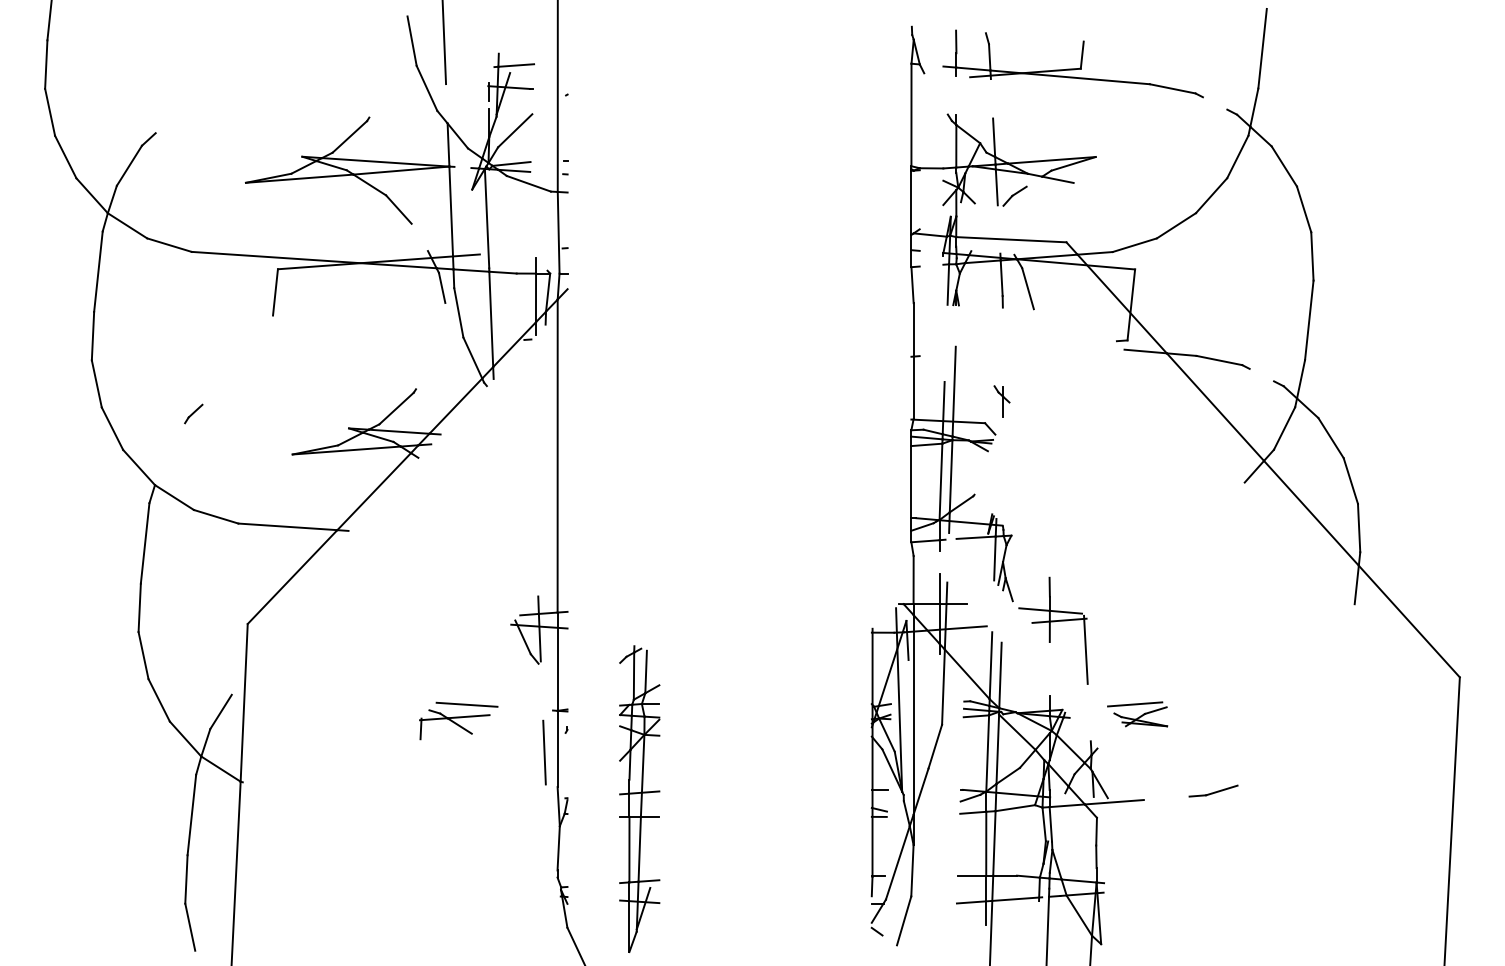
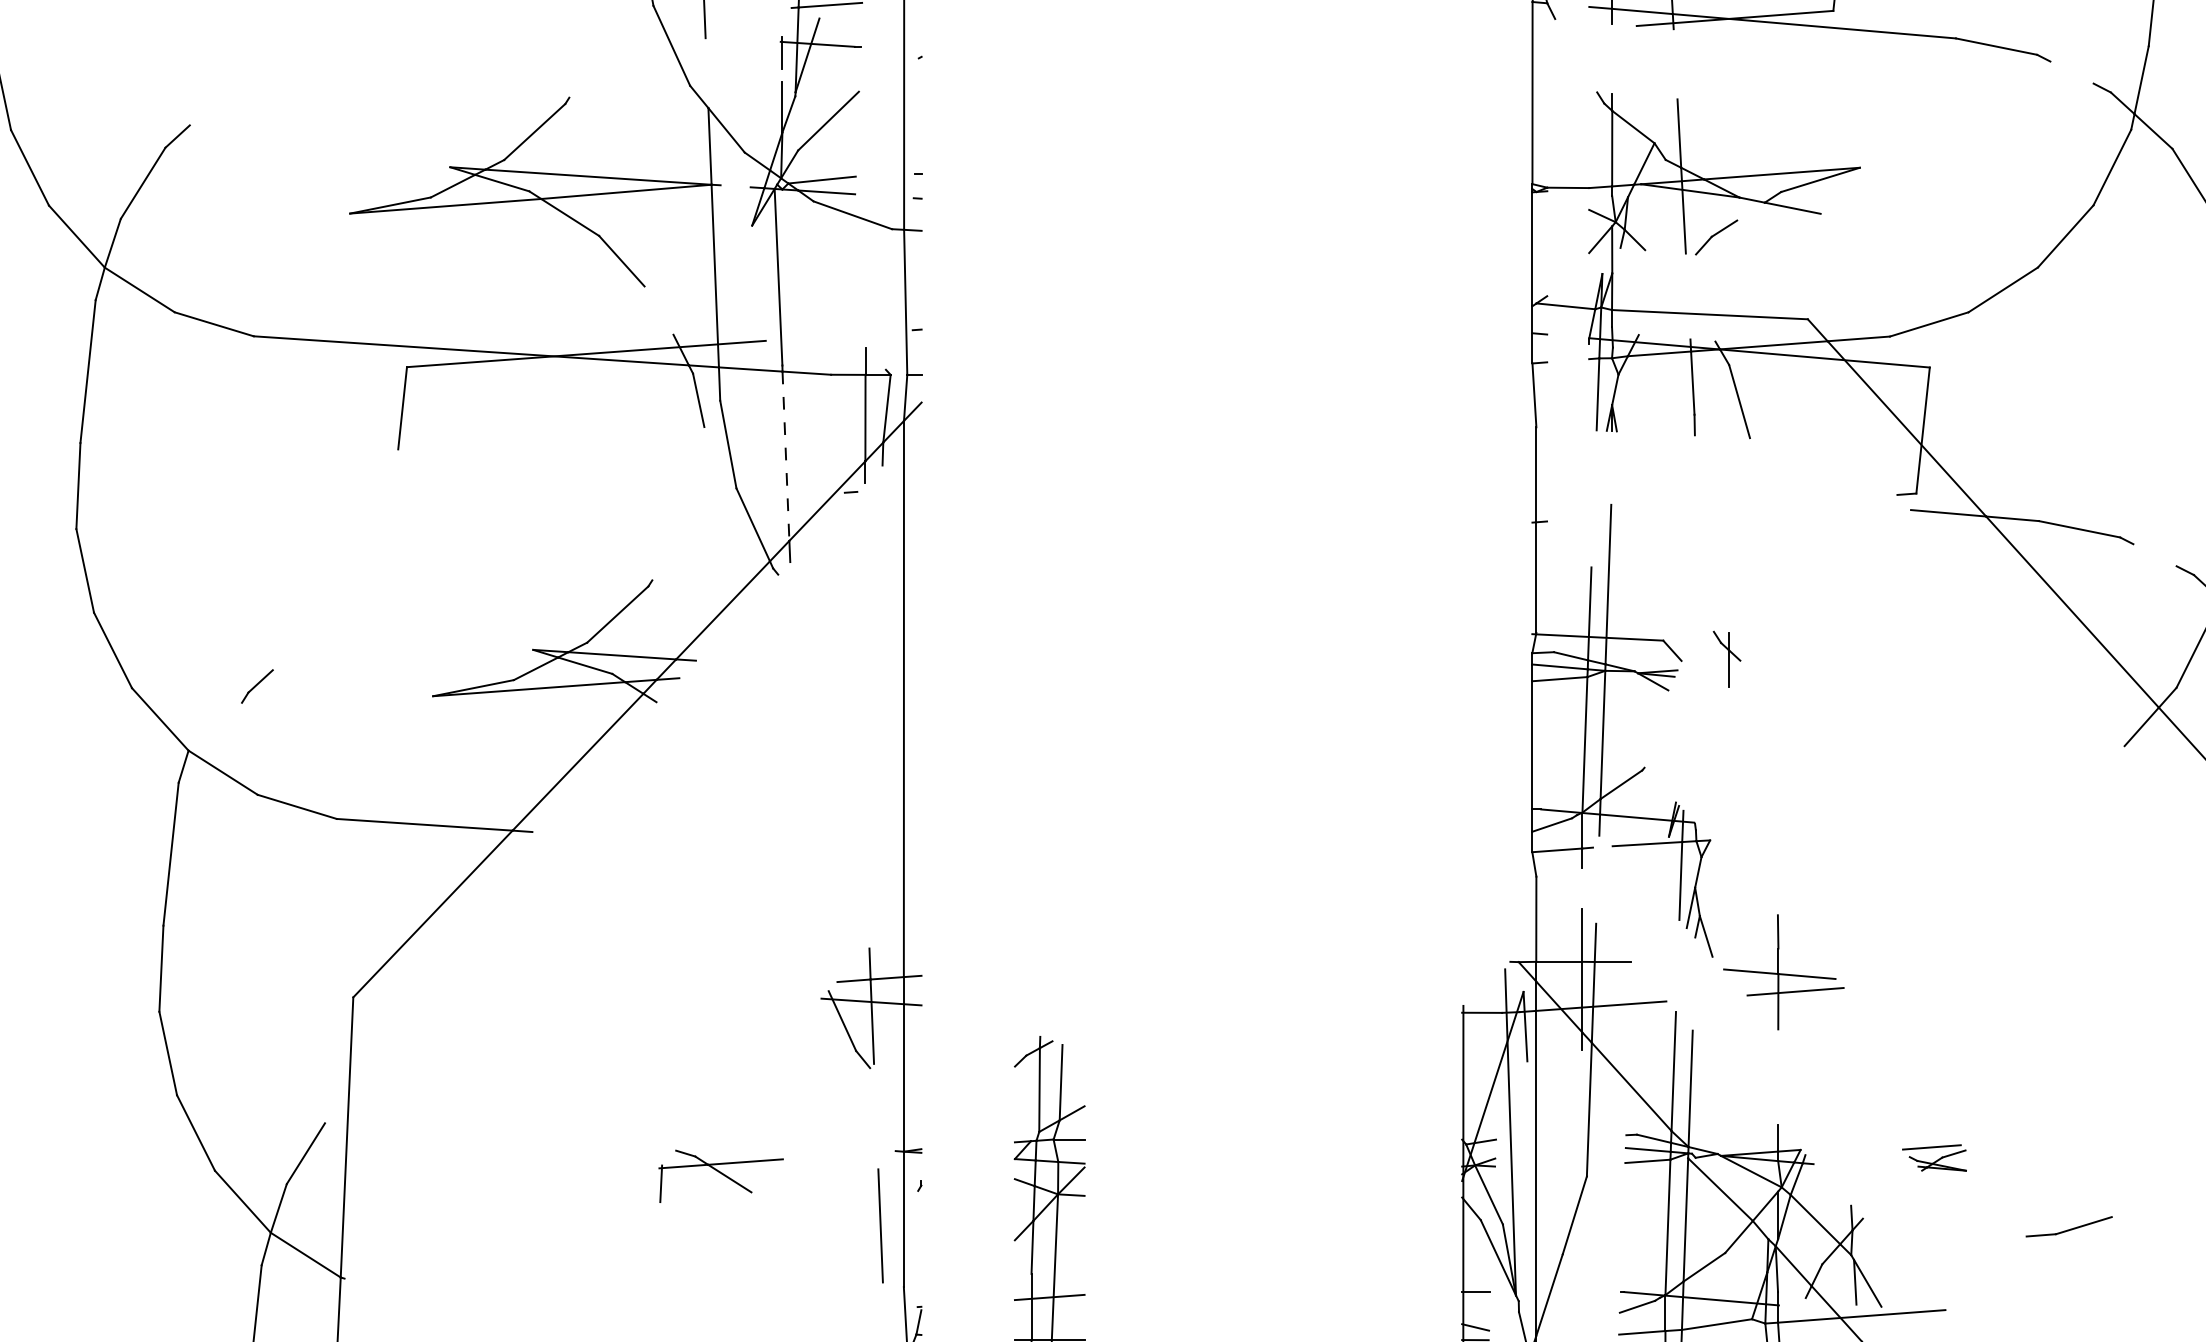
line: (491, 319) -> (786, 456), solid -> dashed
part: (1001, 401) -> (1726, 658), moved
part: (193, 413) -> (256, 685), moved
line: (1085, 649) -> (1841, 1042), removed
line: (466, 704) -> (741, 1140), removed
part: (1137, 714) -> (1934, 1158), size x0.6
part: (1213, 790) -> (2069, 1225), moved

